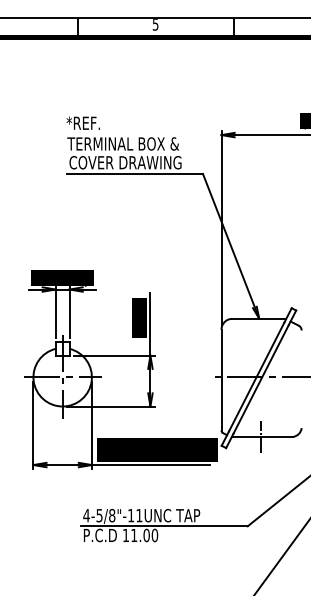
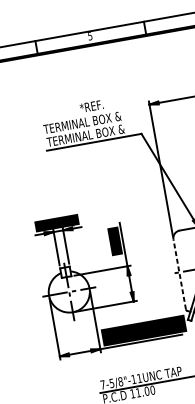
text: (82, 122) -> (91, 105), moved
text: (124, 162) -> (85, 135), COVER DRAWING -> TERMINAL BOX &
line: (221, 379) -> (179, 273), solid -> dashed
text: (86, 515) -> (102, 384), 4-5/8"-11UNC -> 7-5/8"-11UNC

